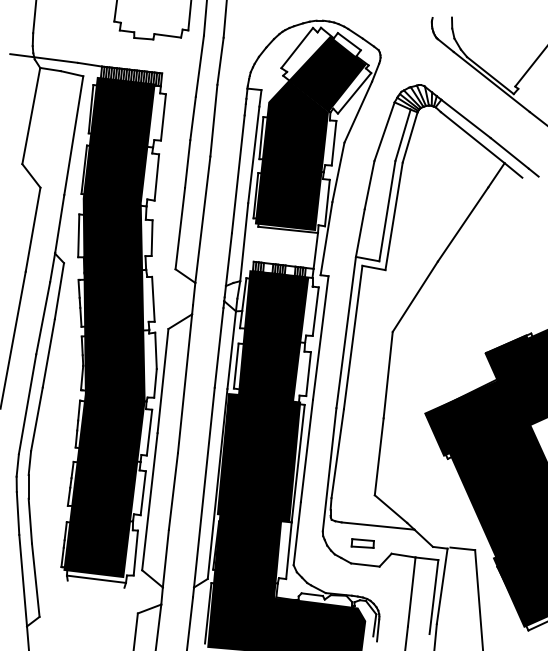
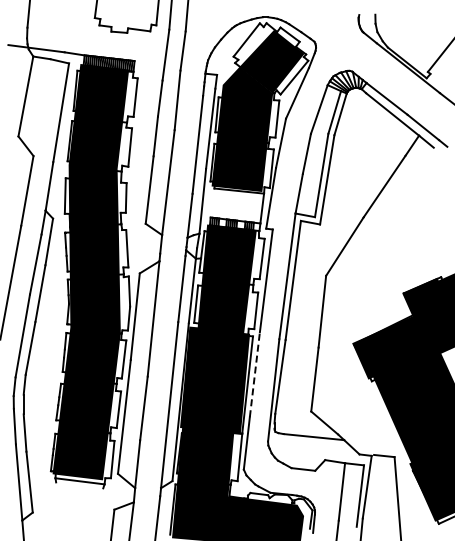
line: (306, 450) -> (254, 374), solid -> dashed
part: (363, 543) -> (301, 451), removed

